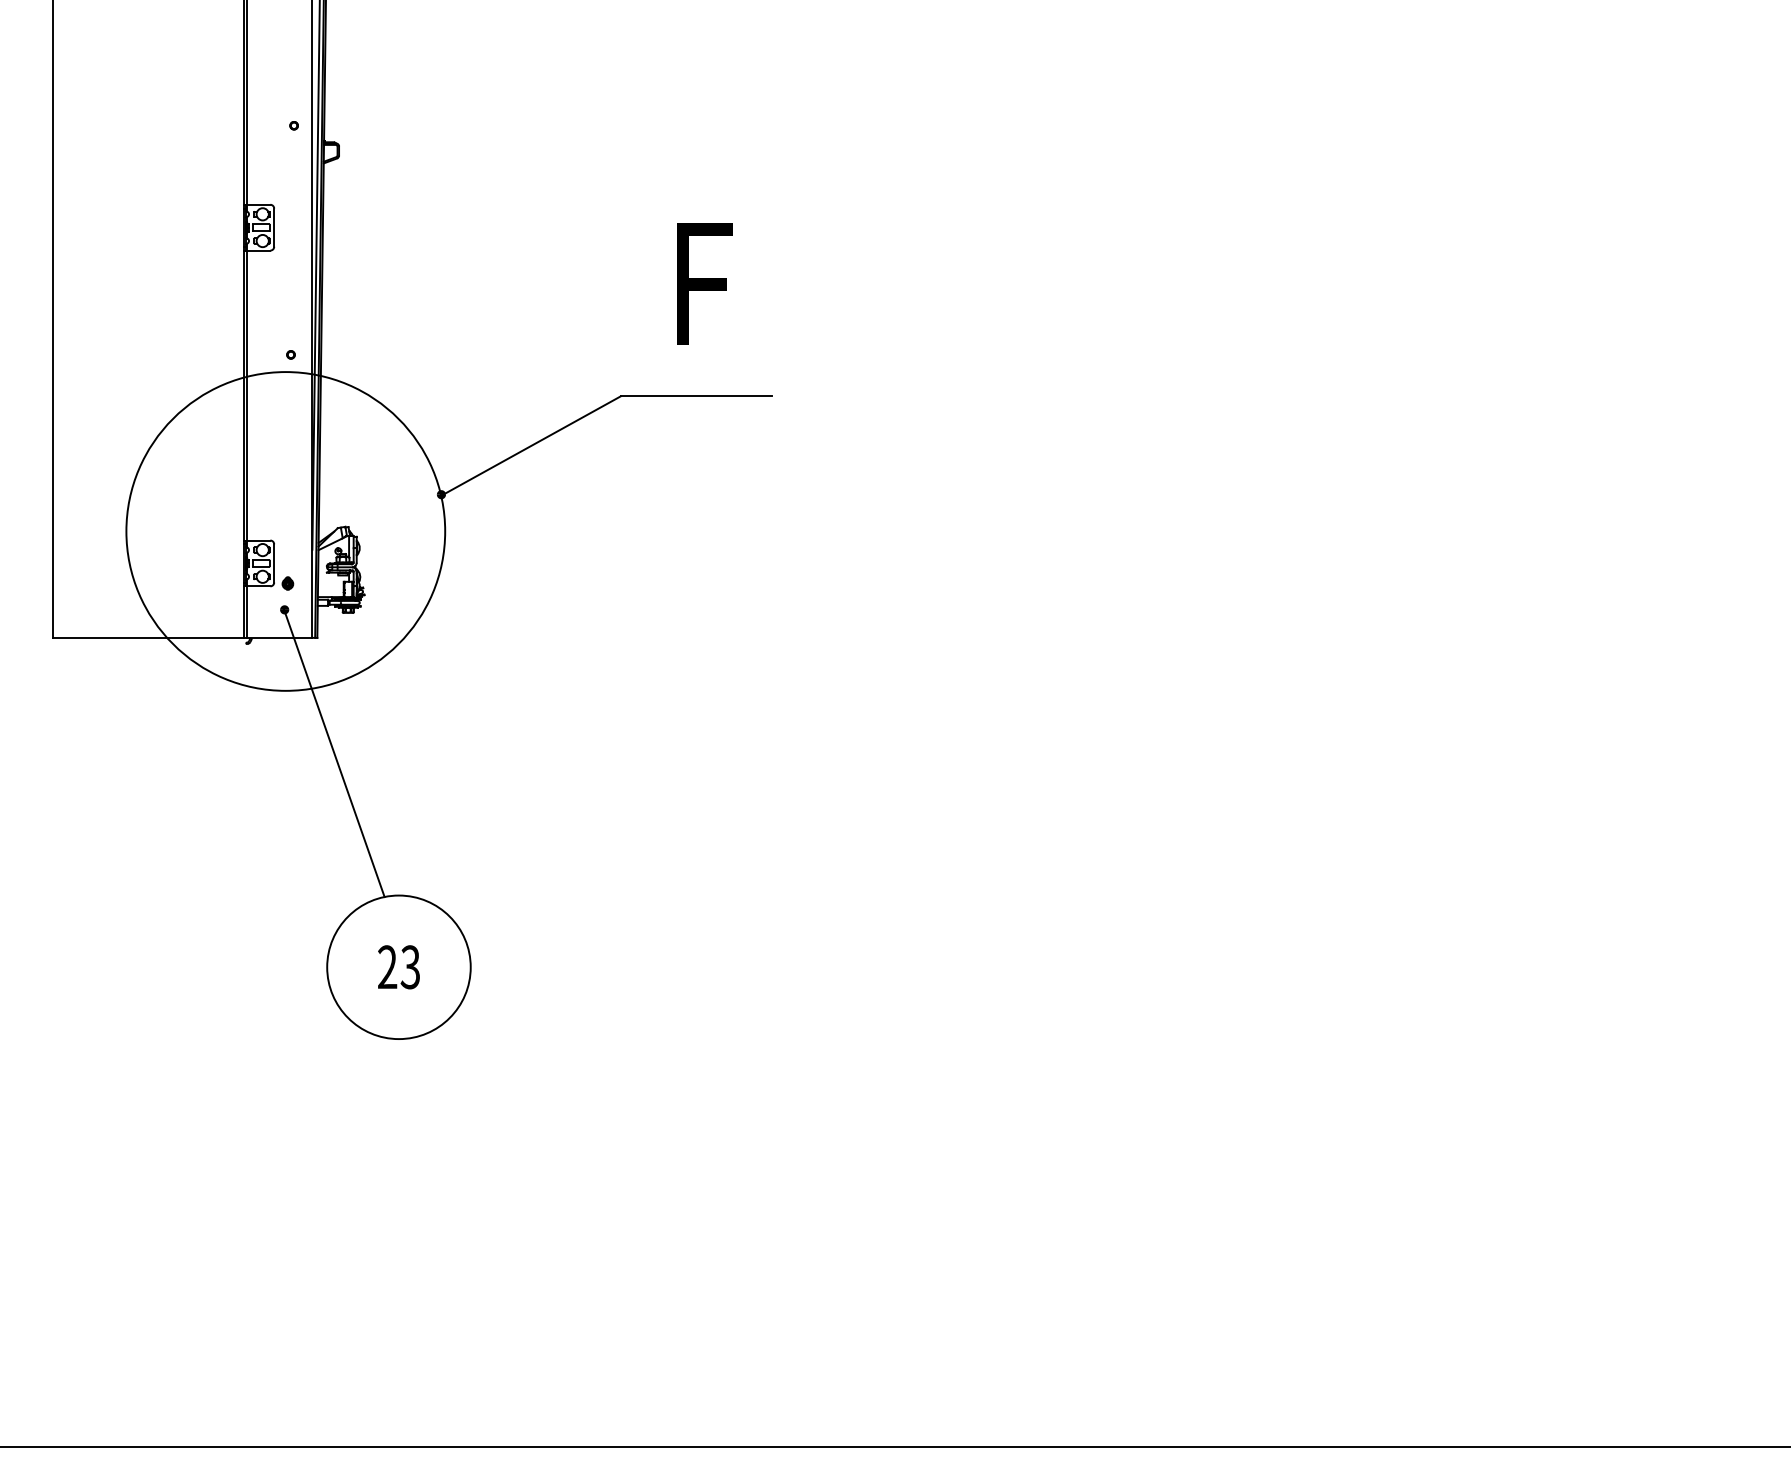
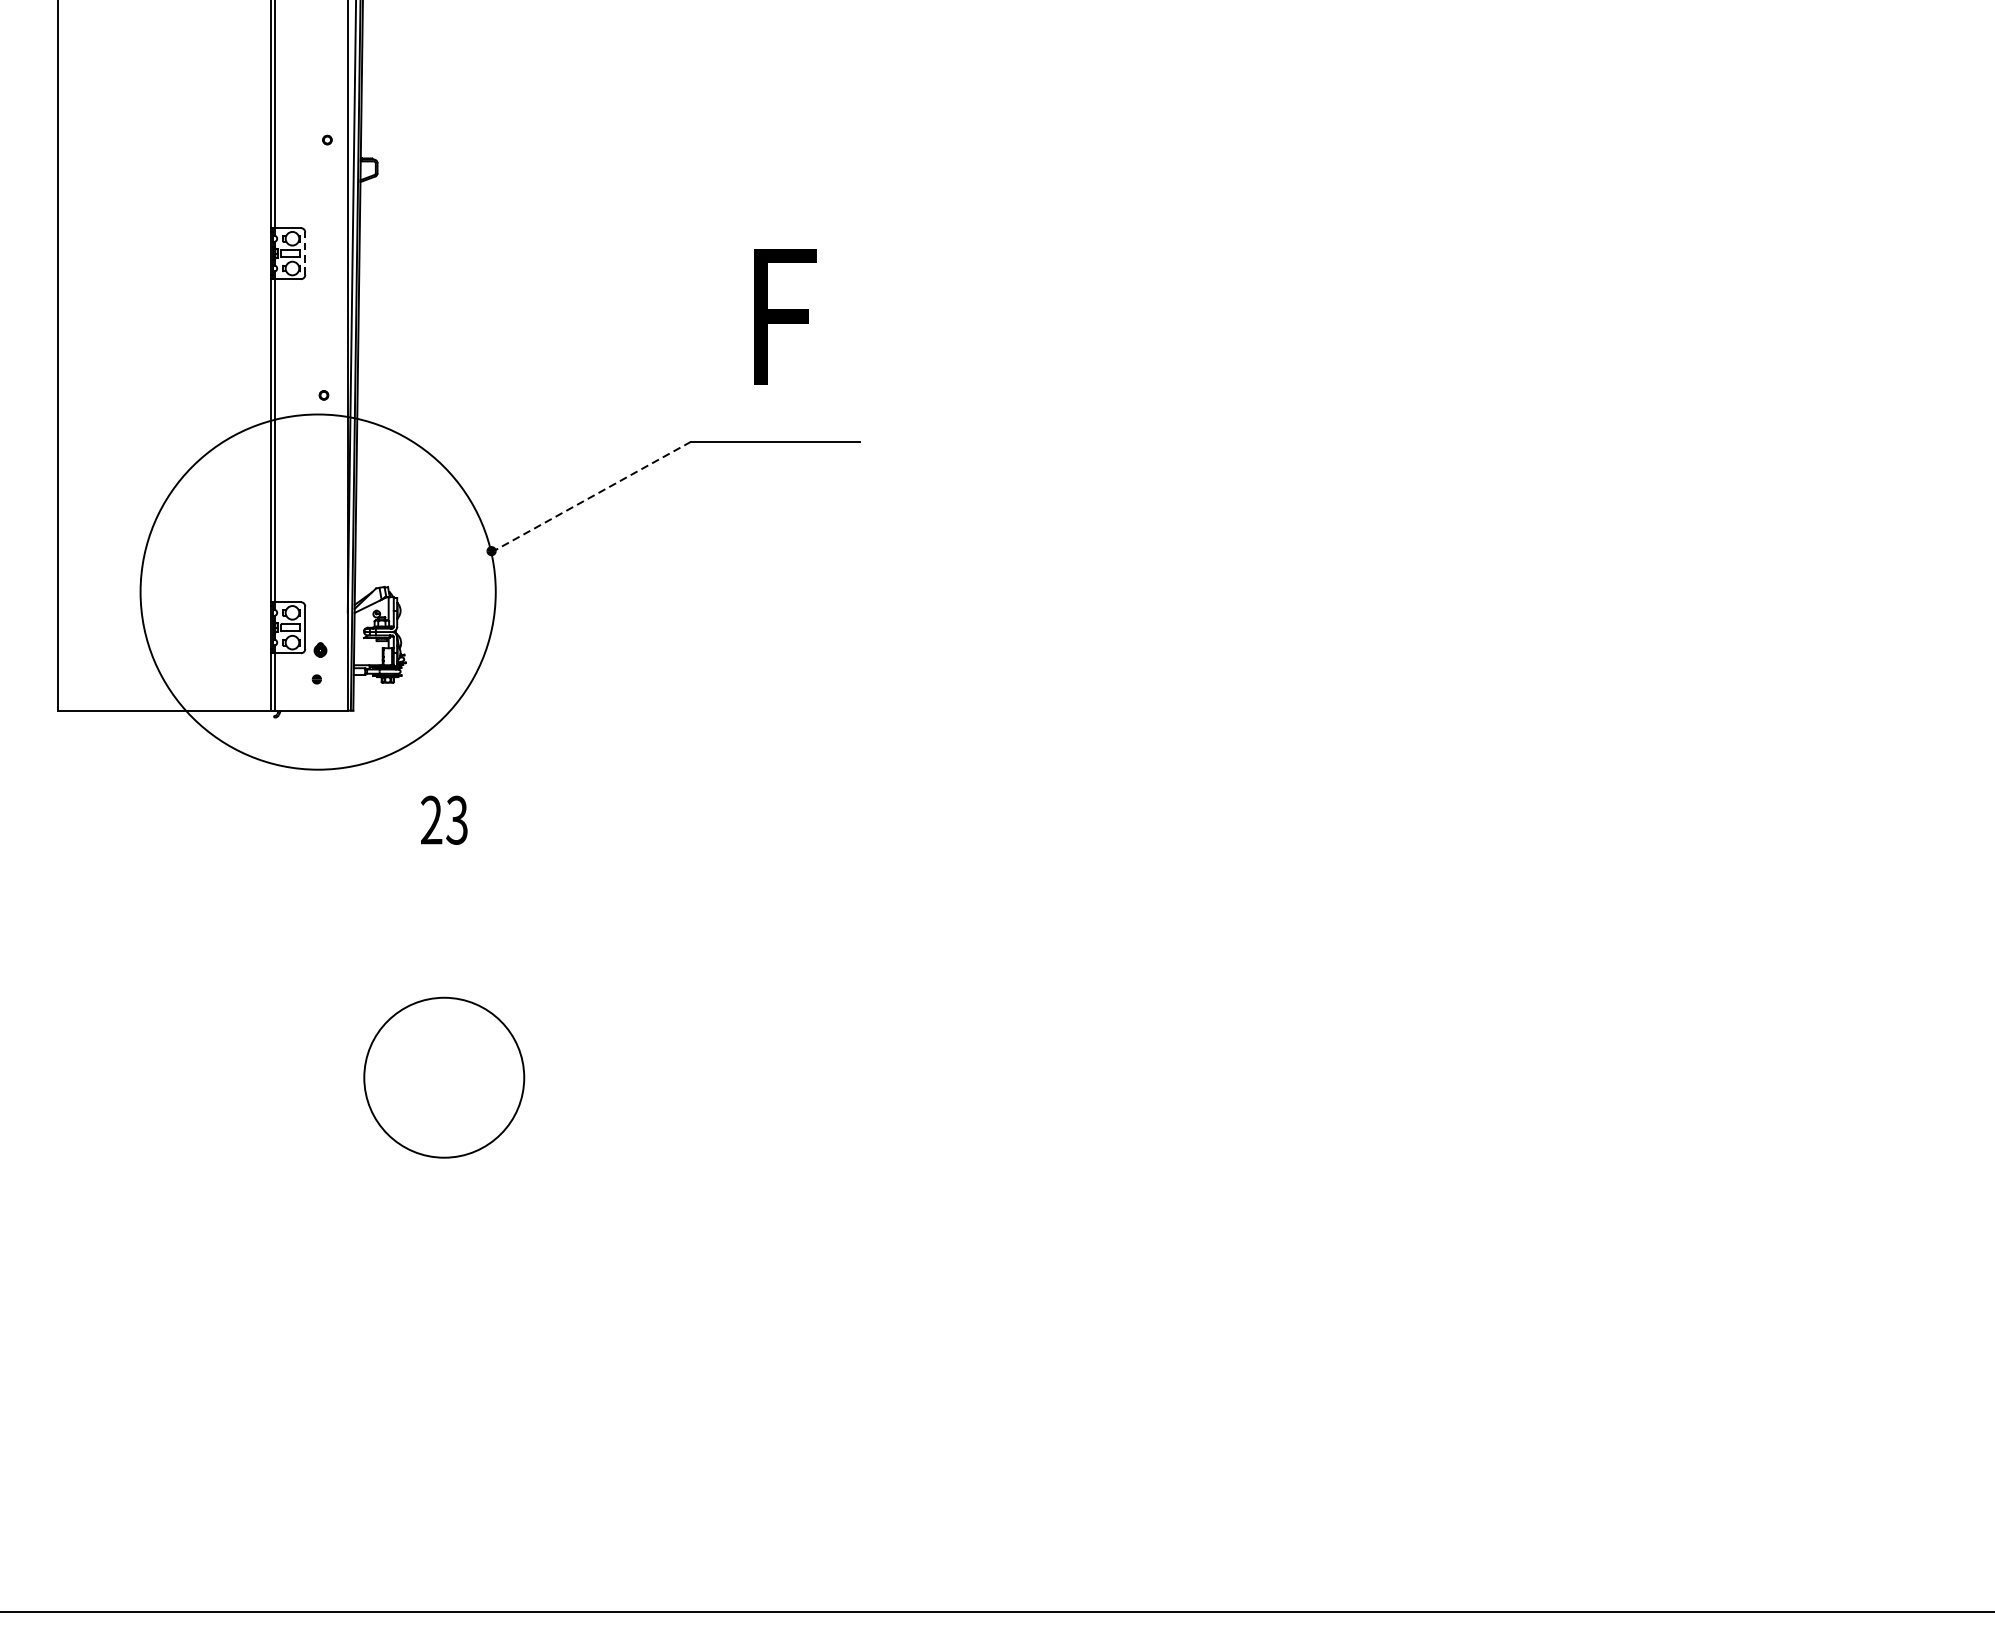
line: (274, 227) -> (305, 253), solid -> dashed
line: (530, 446) -> (590, 497), solid -> dashed
line: (334, 753) -> (372, 839), removed
text: (398, 967) -> (443, 820), moved

